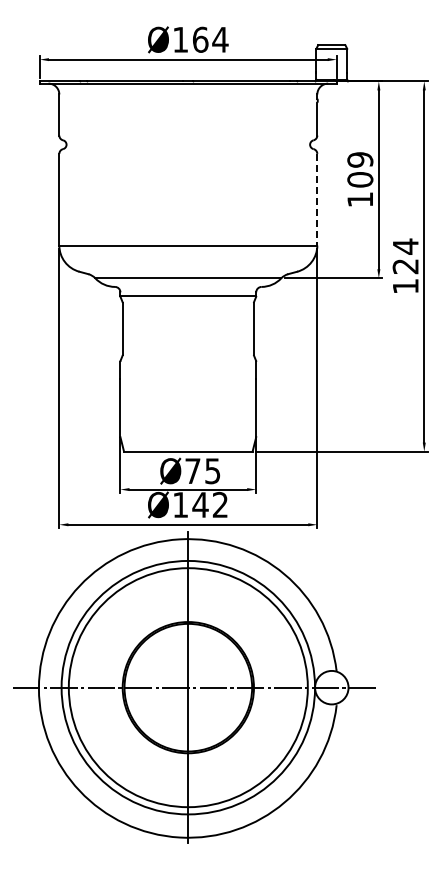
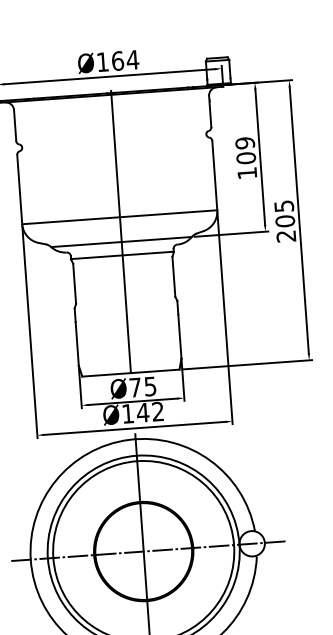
line: (317, 199) -> (214, 175), dashed -> solid
line: (188, 264) -> (120, 231), added
text: (405, 265) -> (285, 220), 124 -> 205

